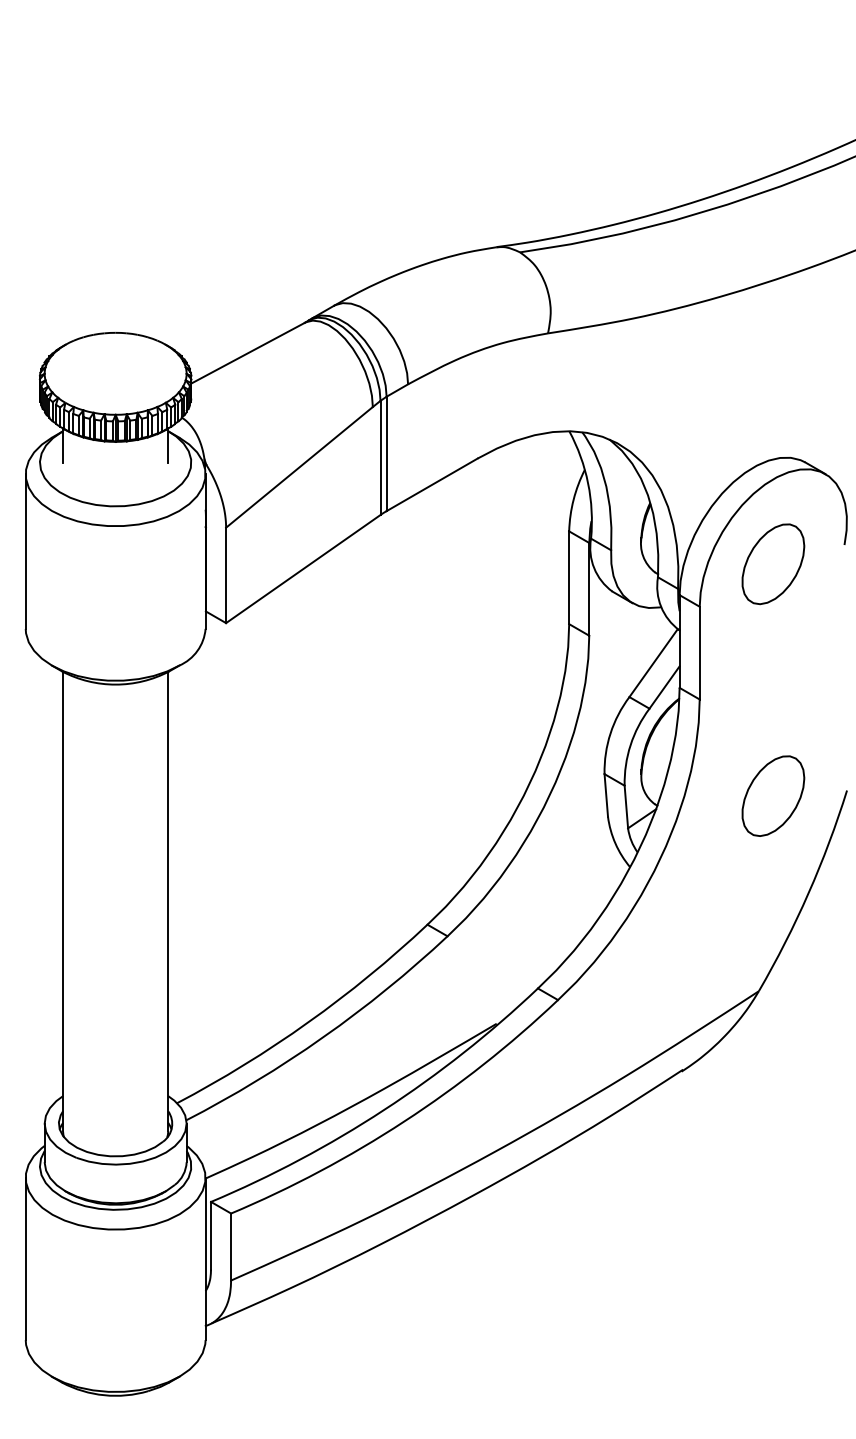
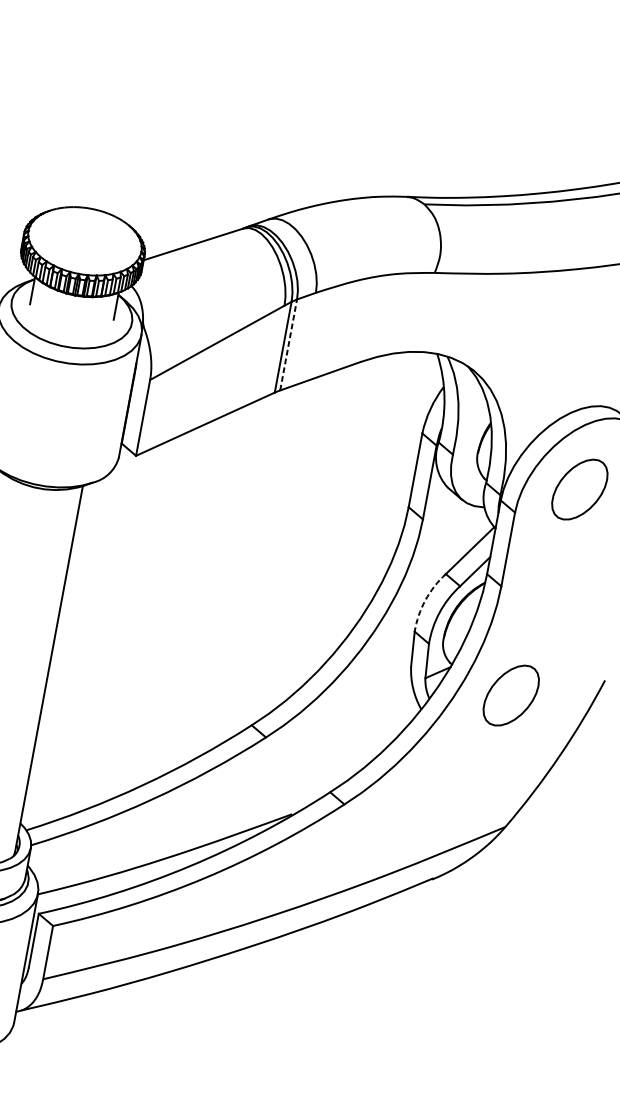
line: (386, 453) -> (288, 344), solid -> dashed
arc: (610, 733) -> (425, 600), solid -> dashed
part: (773, 795) -> (511, 695), moved

